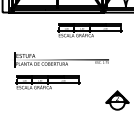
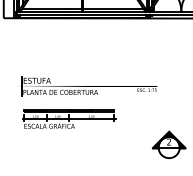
part: (89, 30) -> (128, 44), removed

